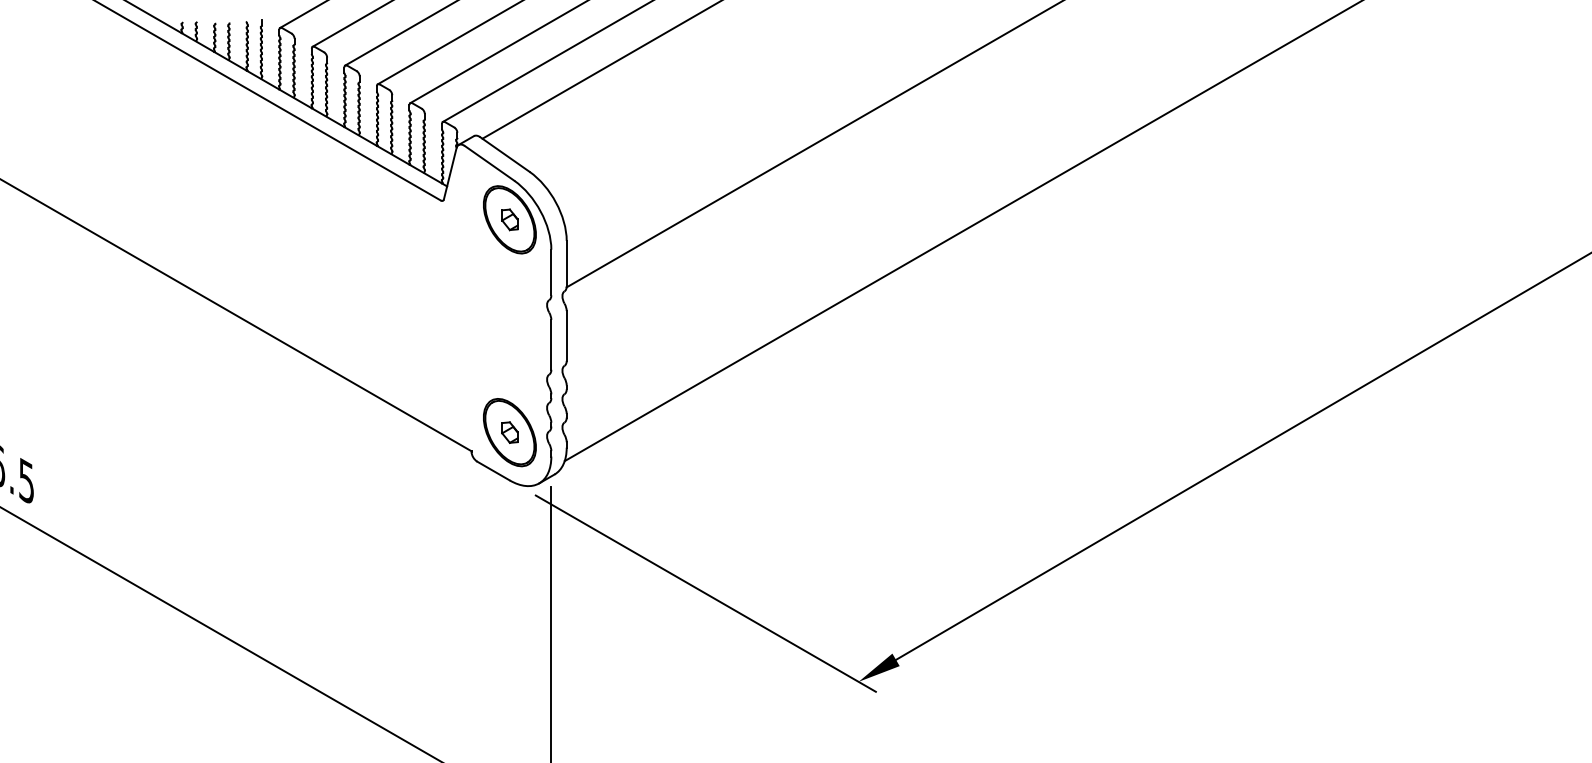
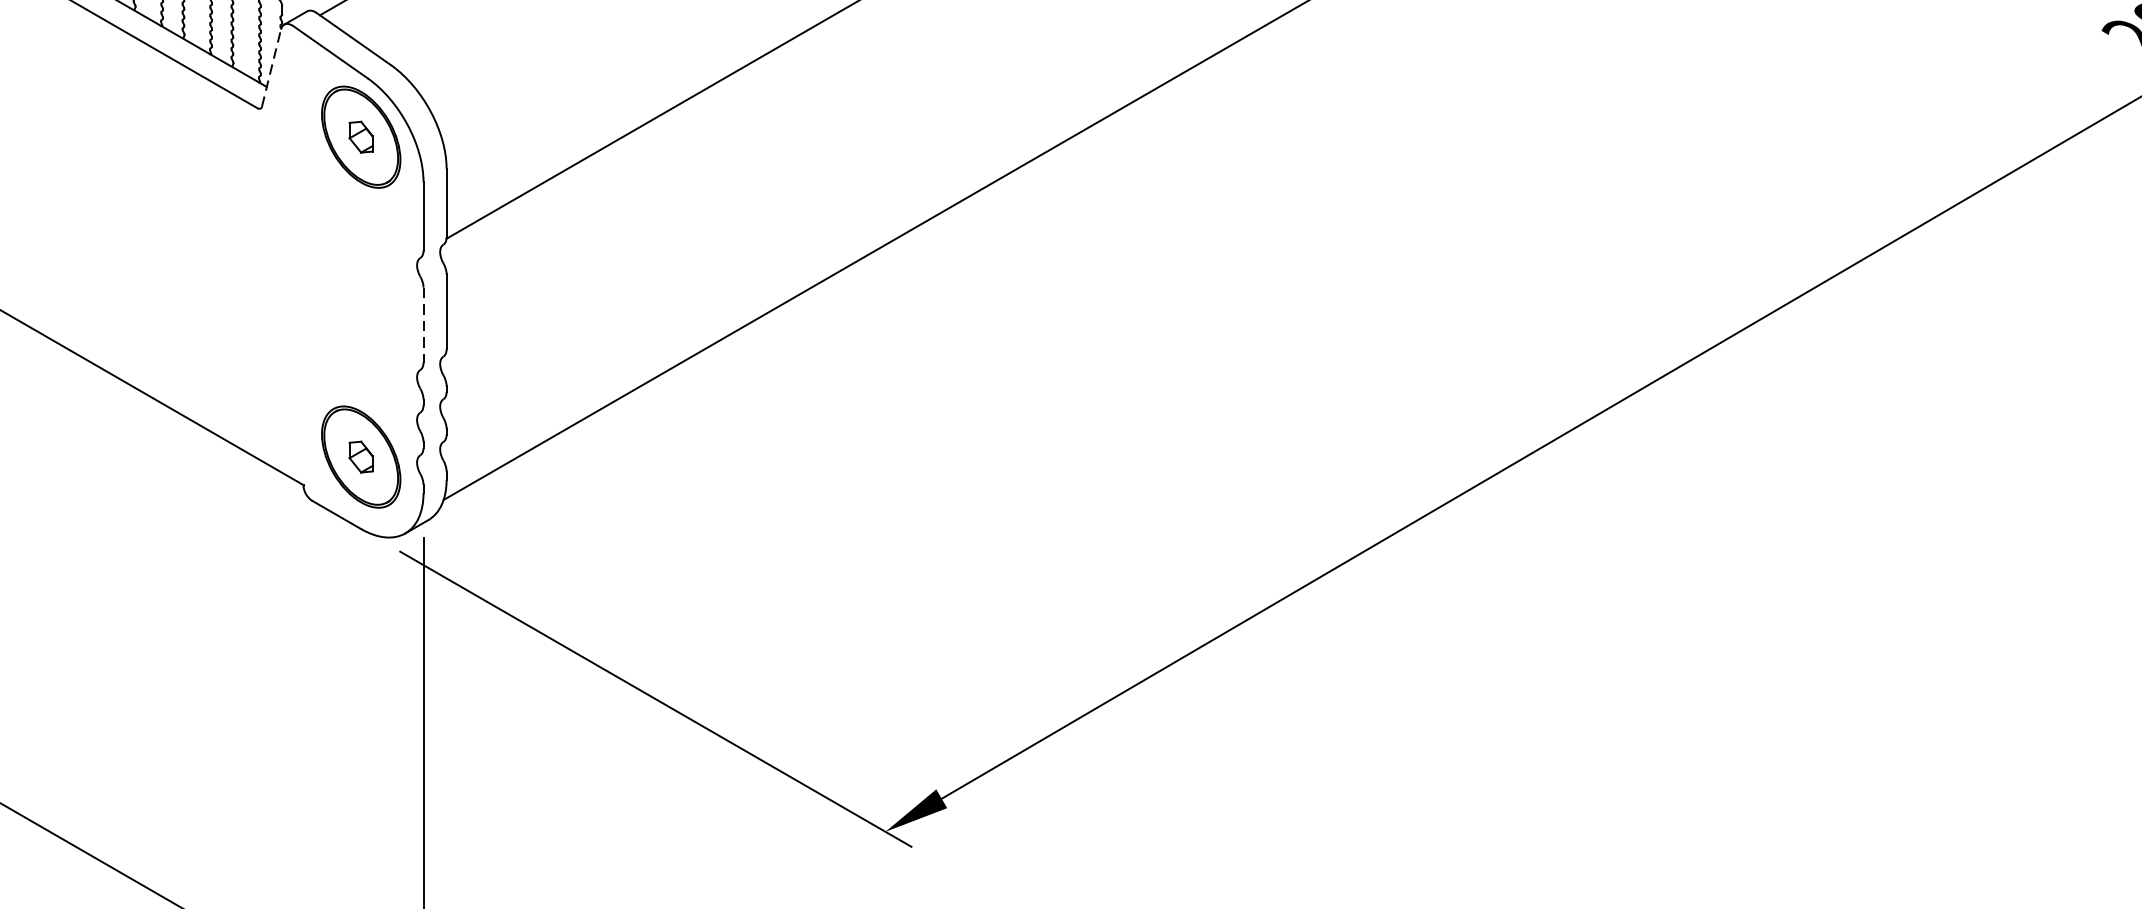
line: (450, 173) -> (271, 67), solid -> dashed
line: (551, 344) -> (423, 324), solid -> dashed

